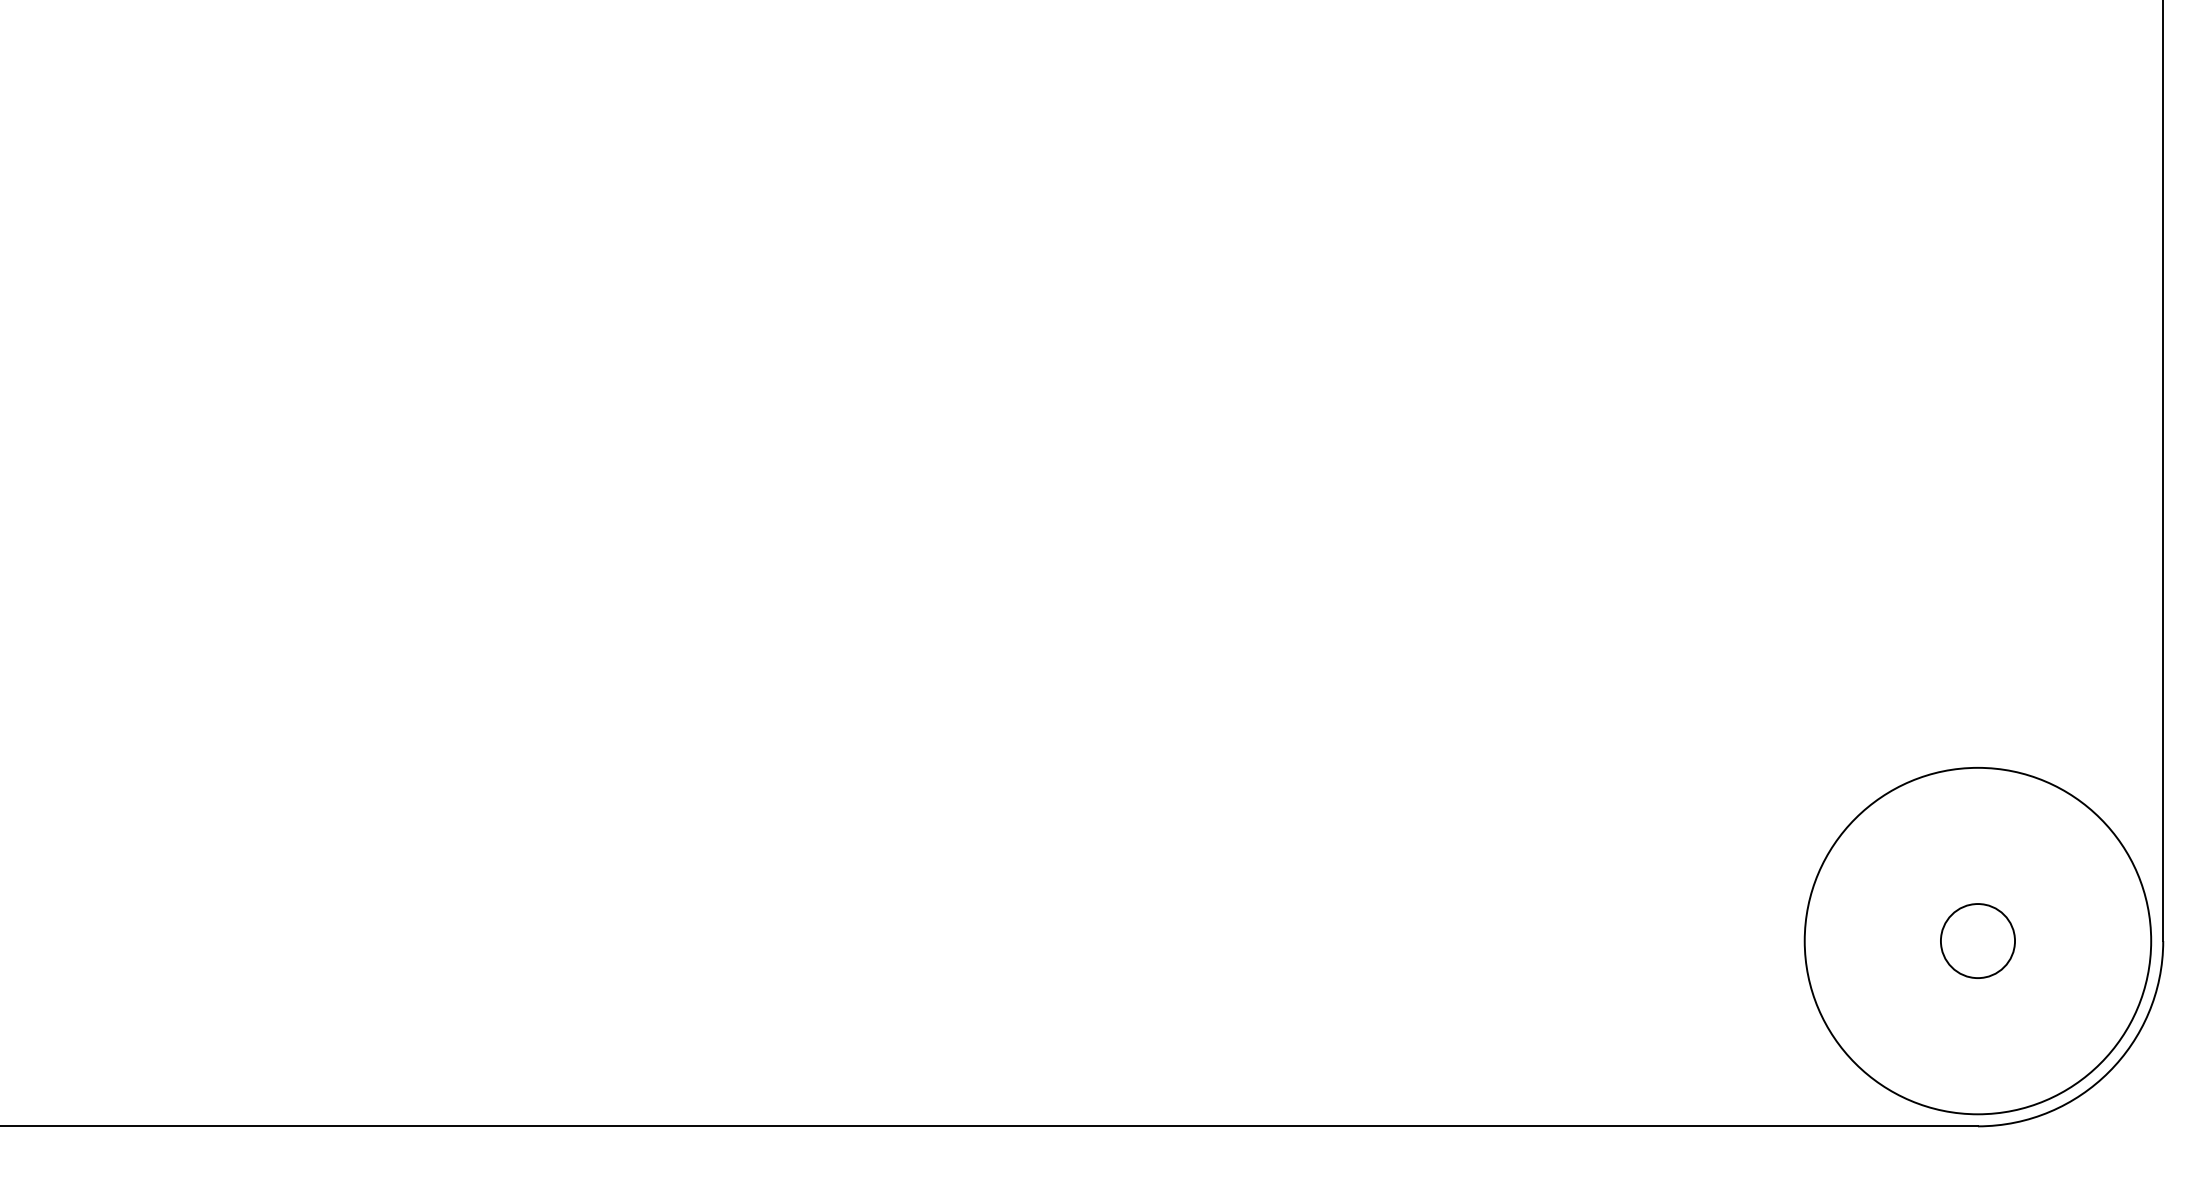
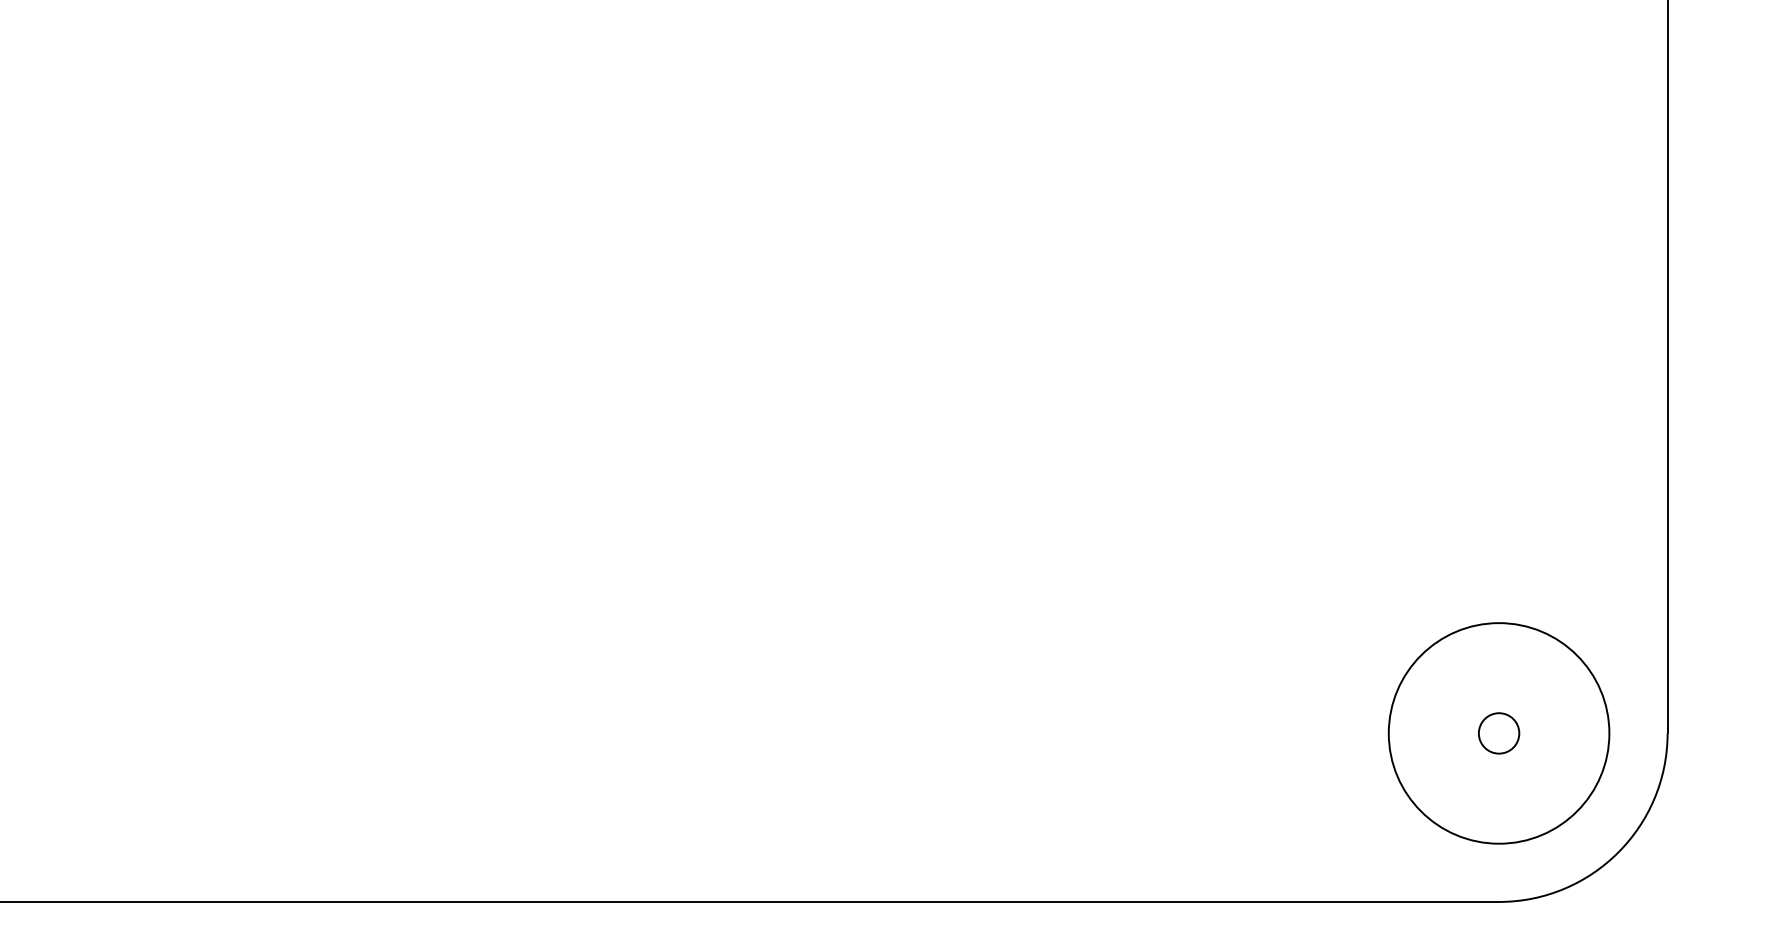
circle: (1977, 940) -> (1498, 732), size x0.7
circle: (1977, 941) -> (1498, 733), size x0.6

